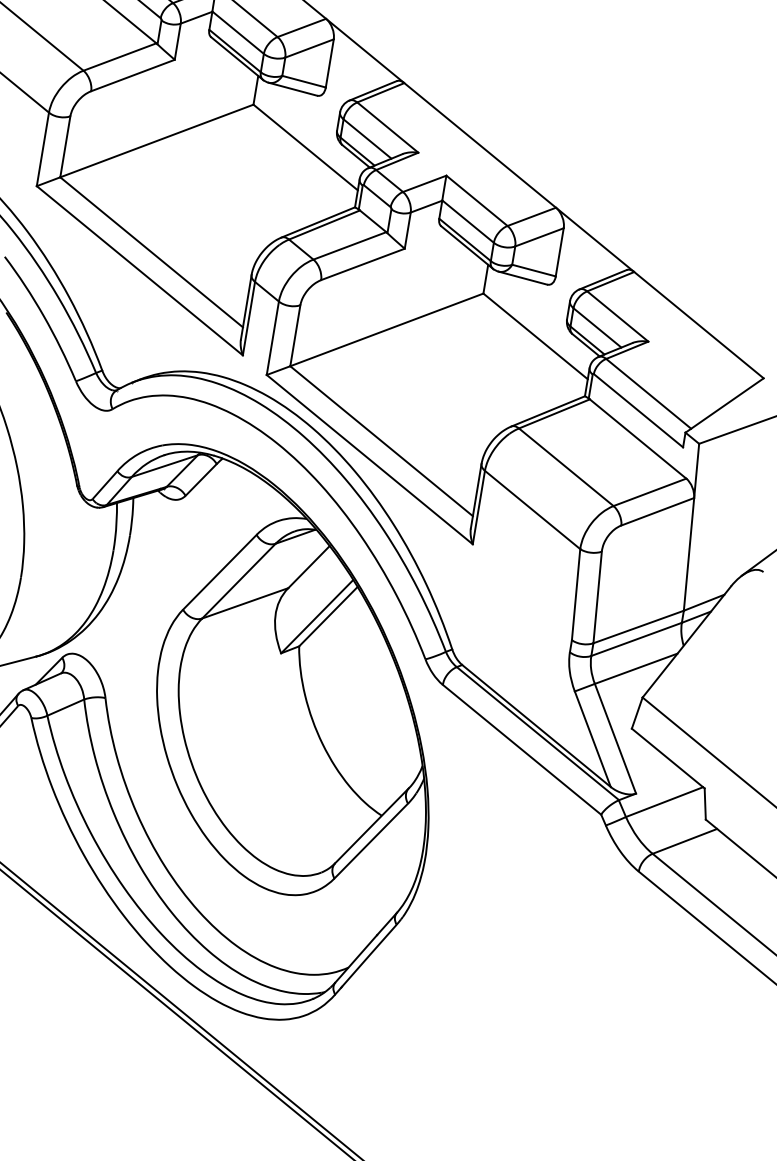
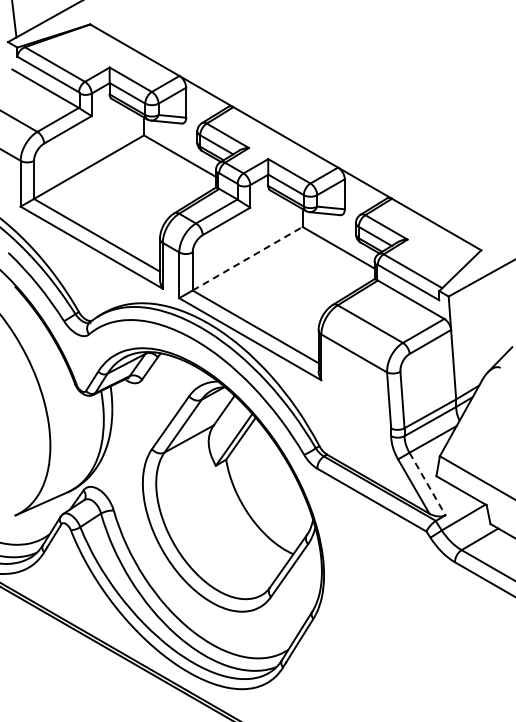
line: (388, 329) -> (248, 258), solid -> dashed
line: (615, 739) -> (427, 484), solid -> dashed

